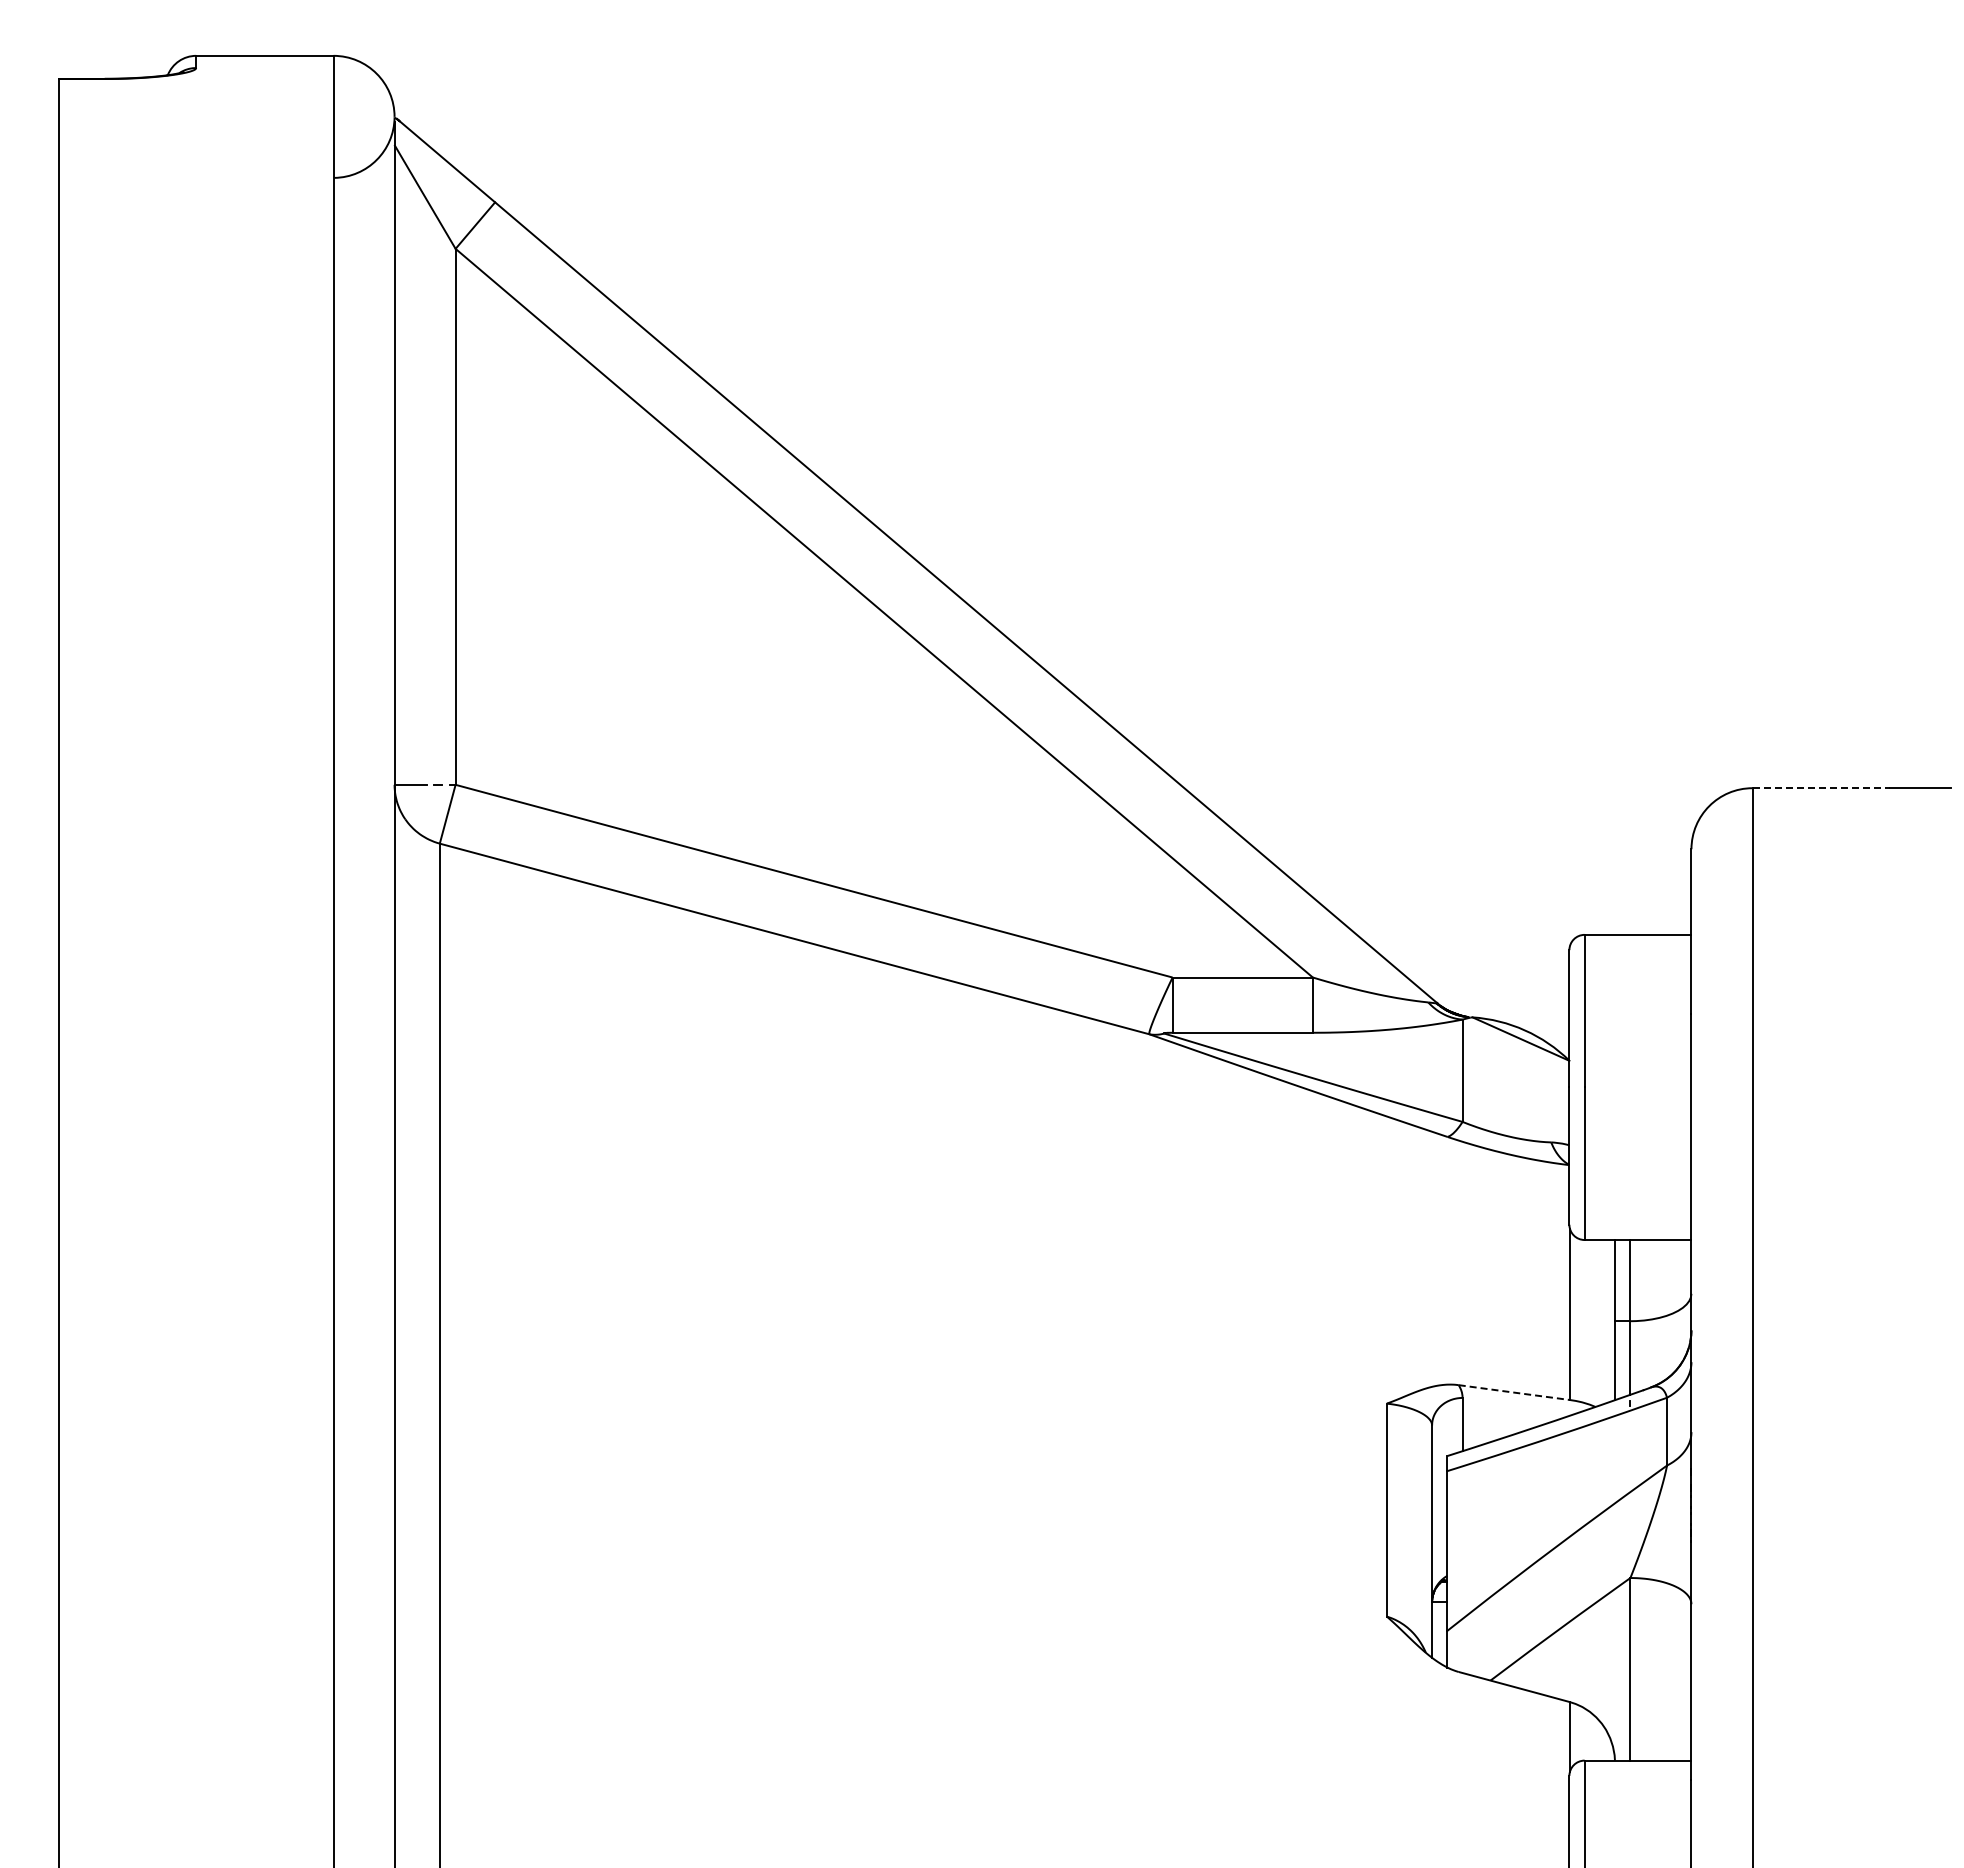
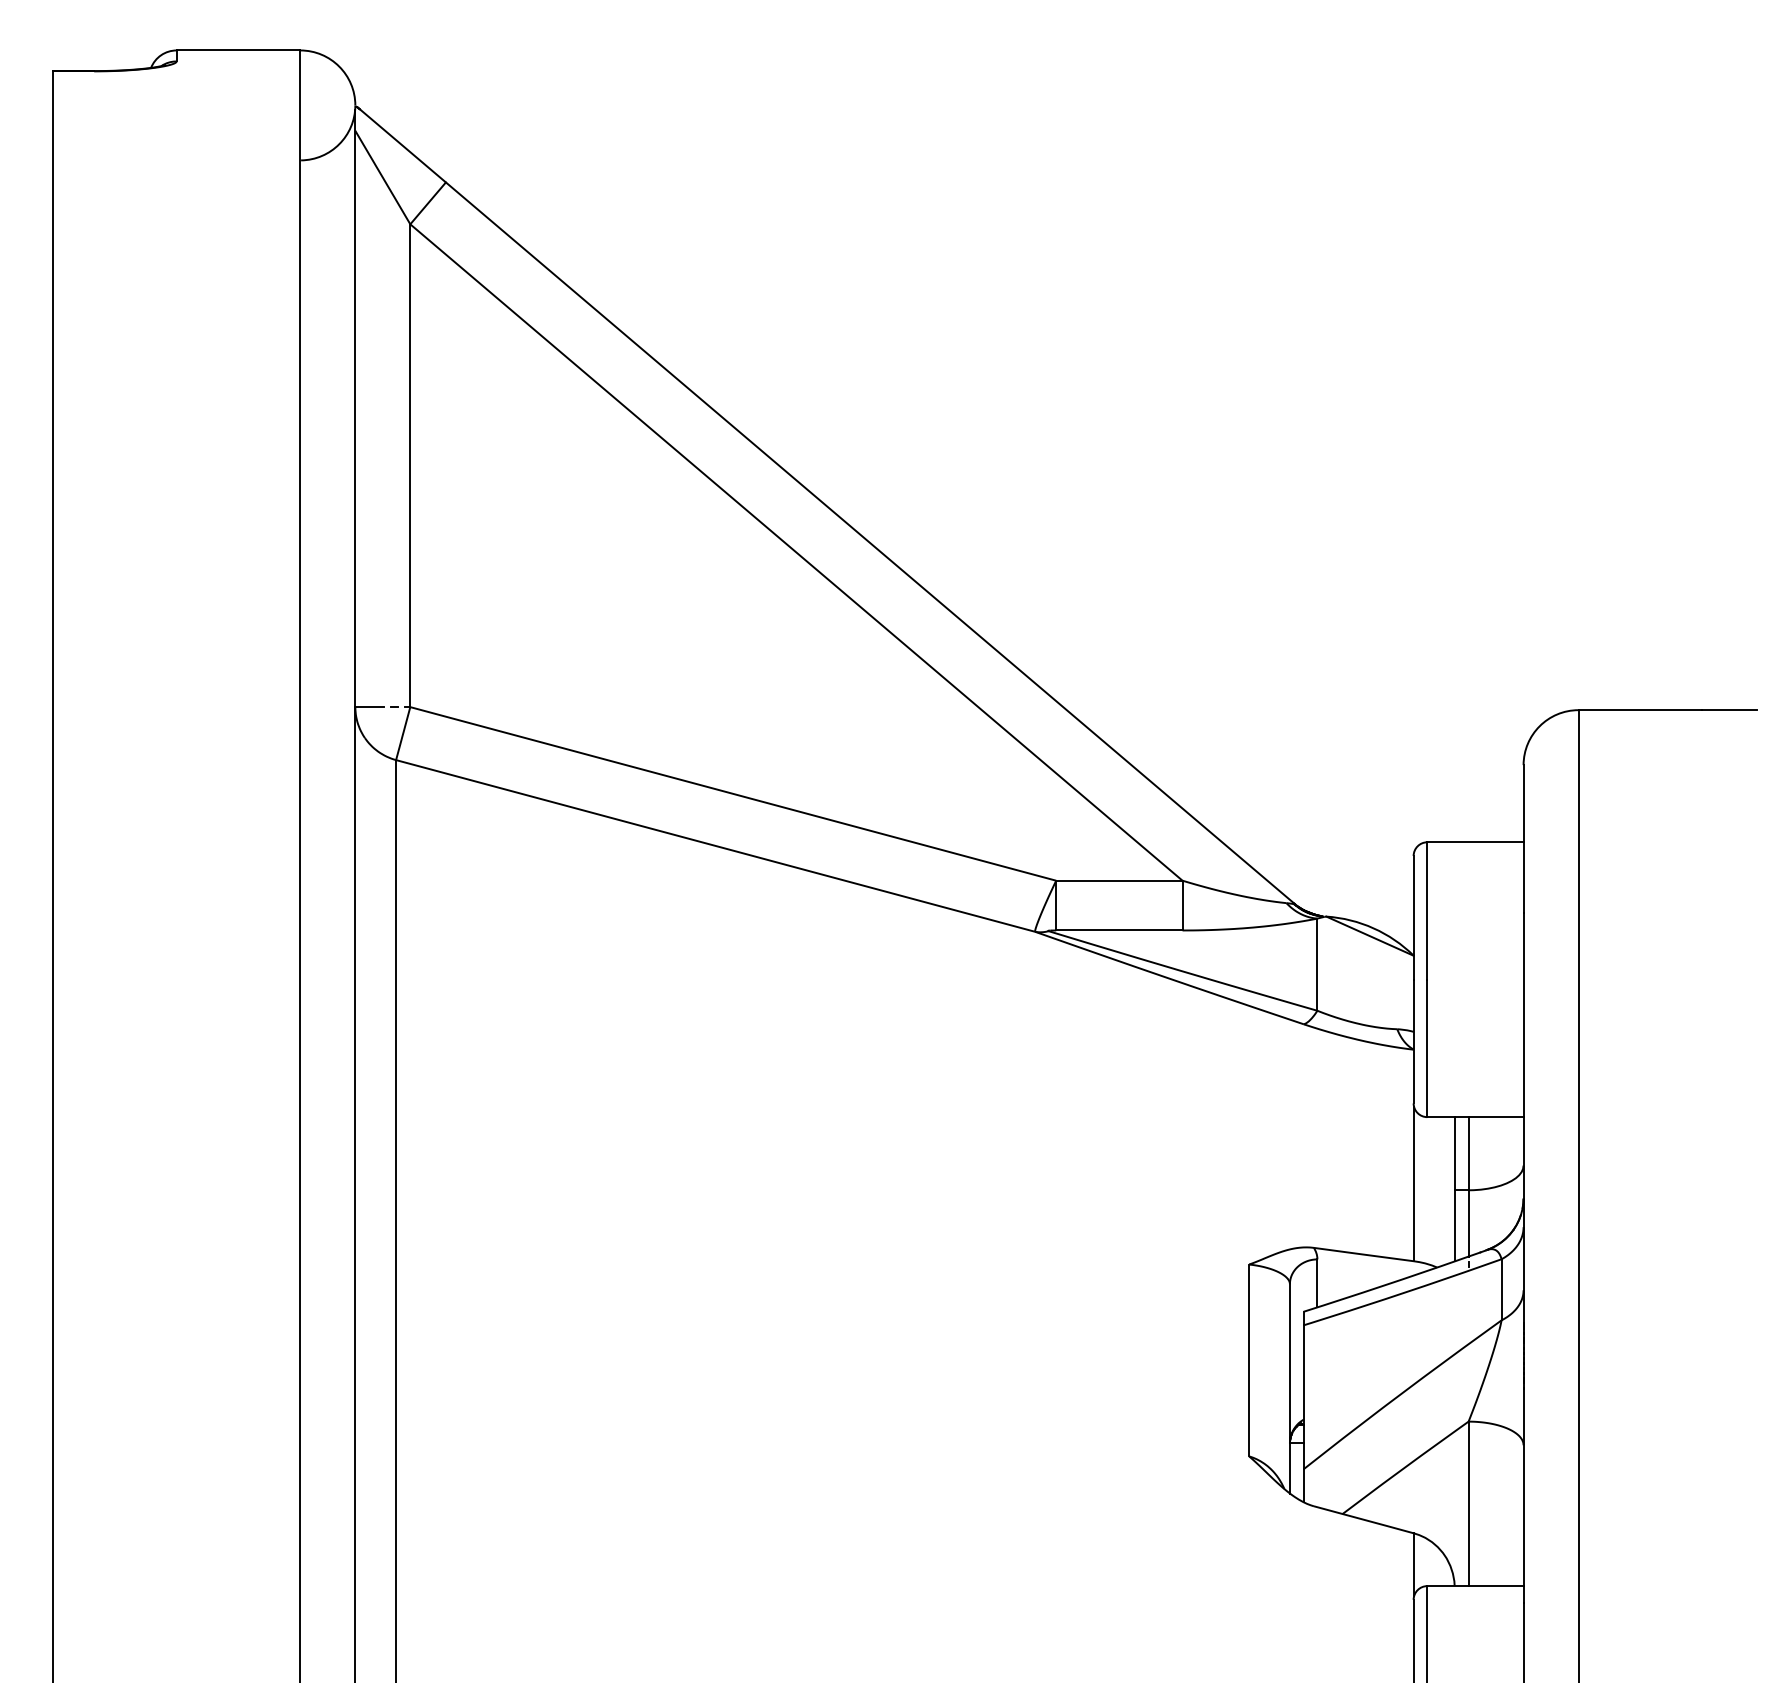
line: (1821, 788) -> (1640, 710), dashed -> solid
line: (1513, 1392) -> (1363, 1254), dashed -> solid

